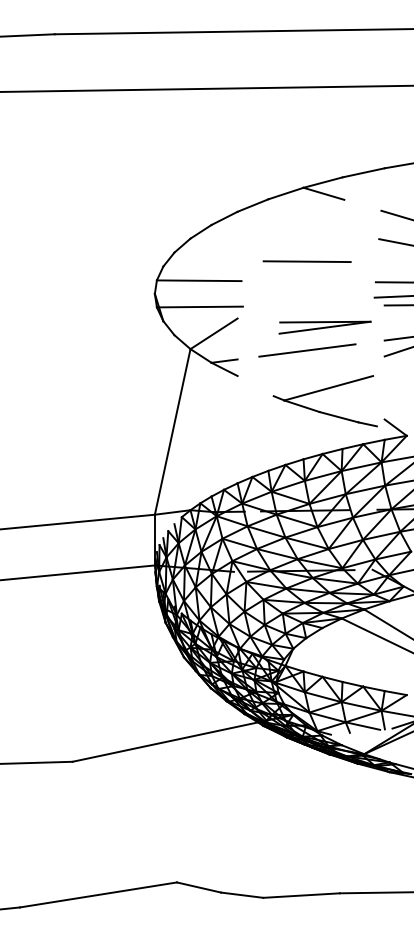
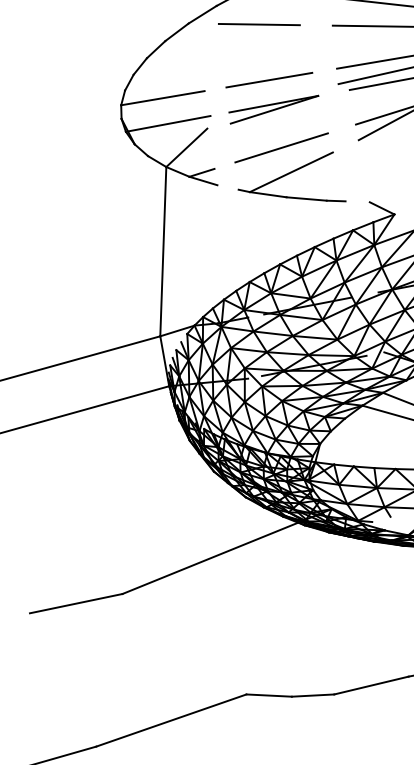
line: (306, 224) -> (258, 23), added
line: (306, 261) -> (268, 80), moved
part: (324, 327) -> (273, 109), moved
part: (322, 411) -> (289, 196), moved

